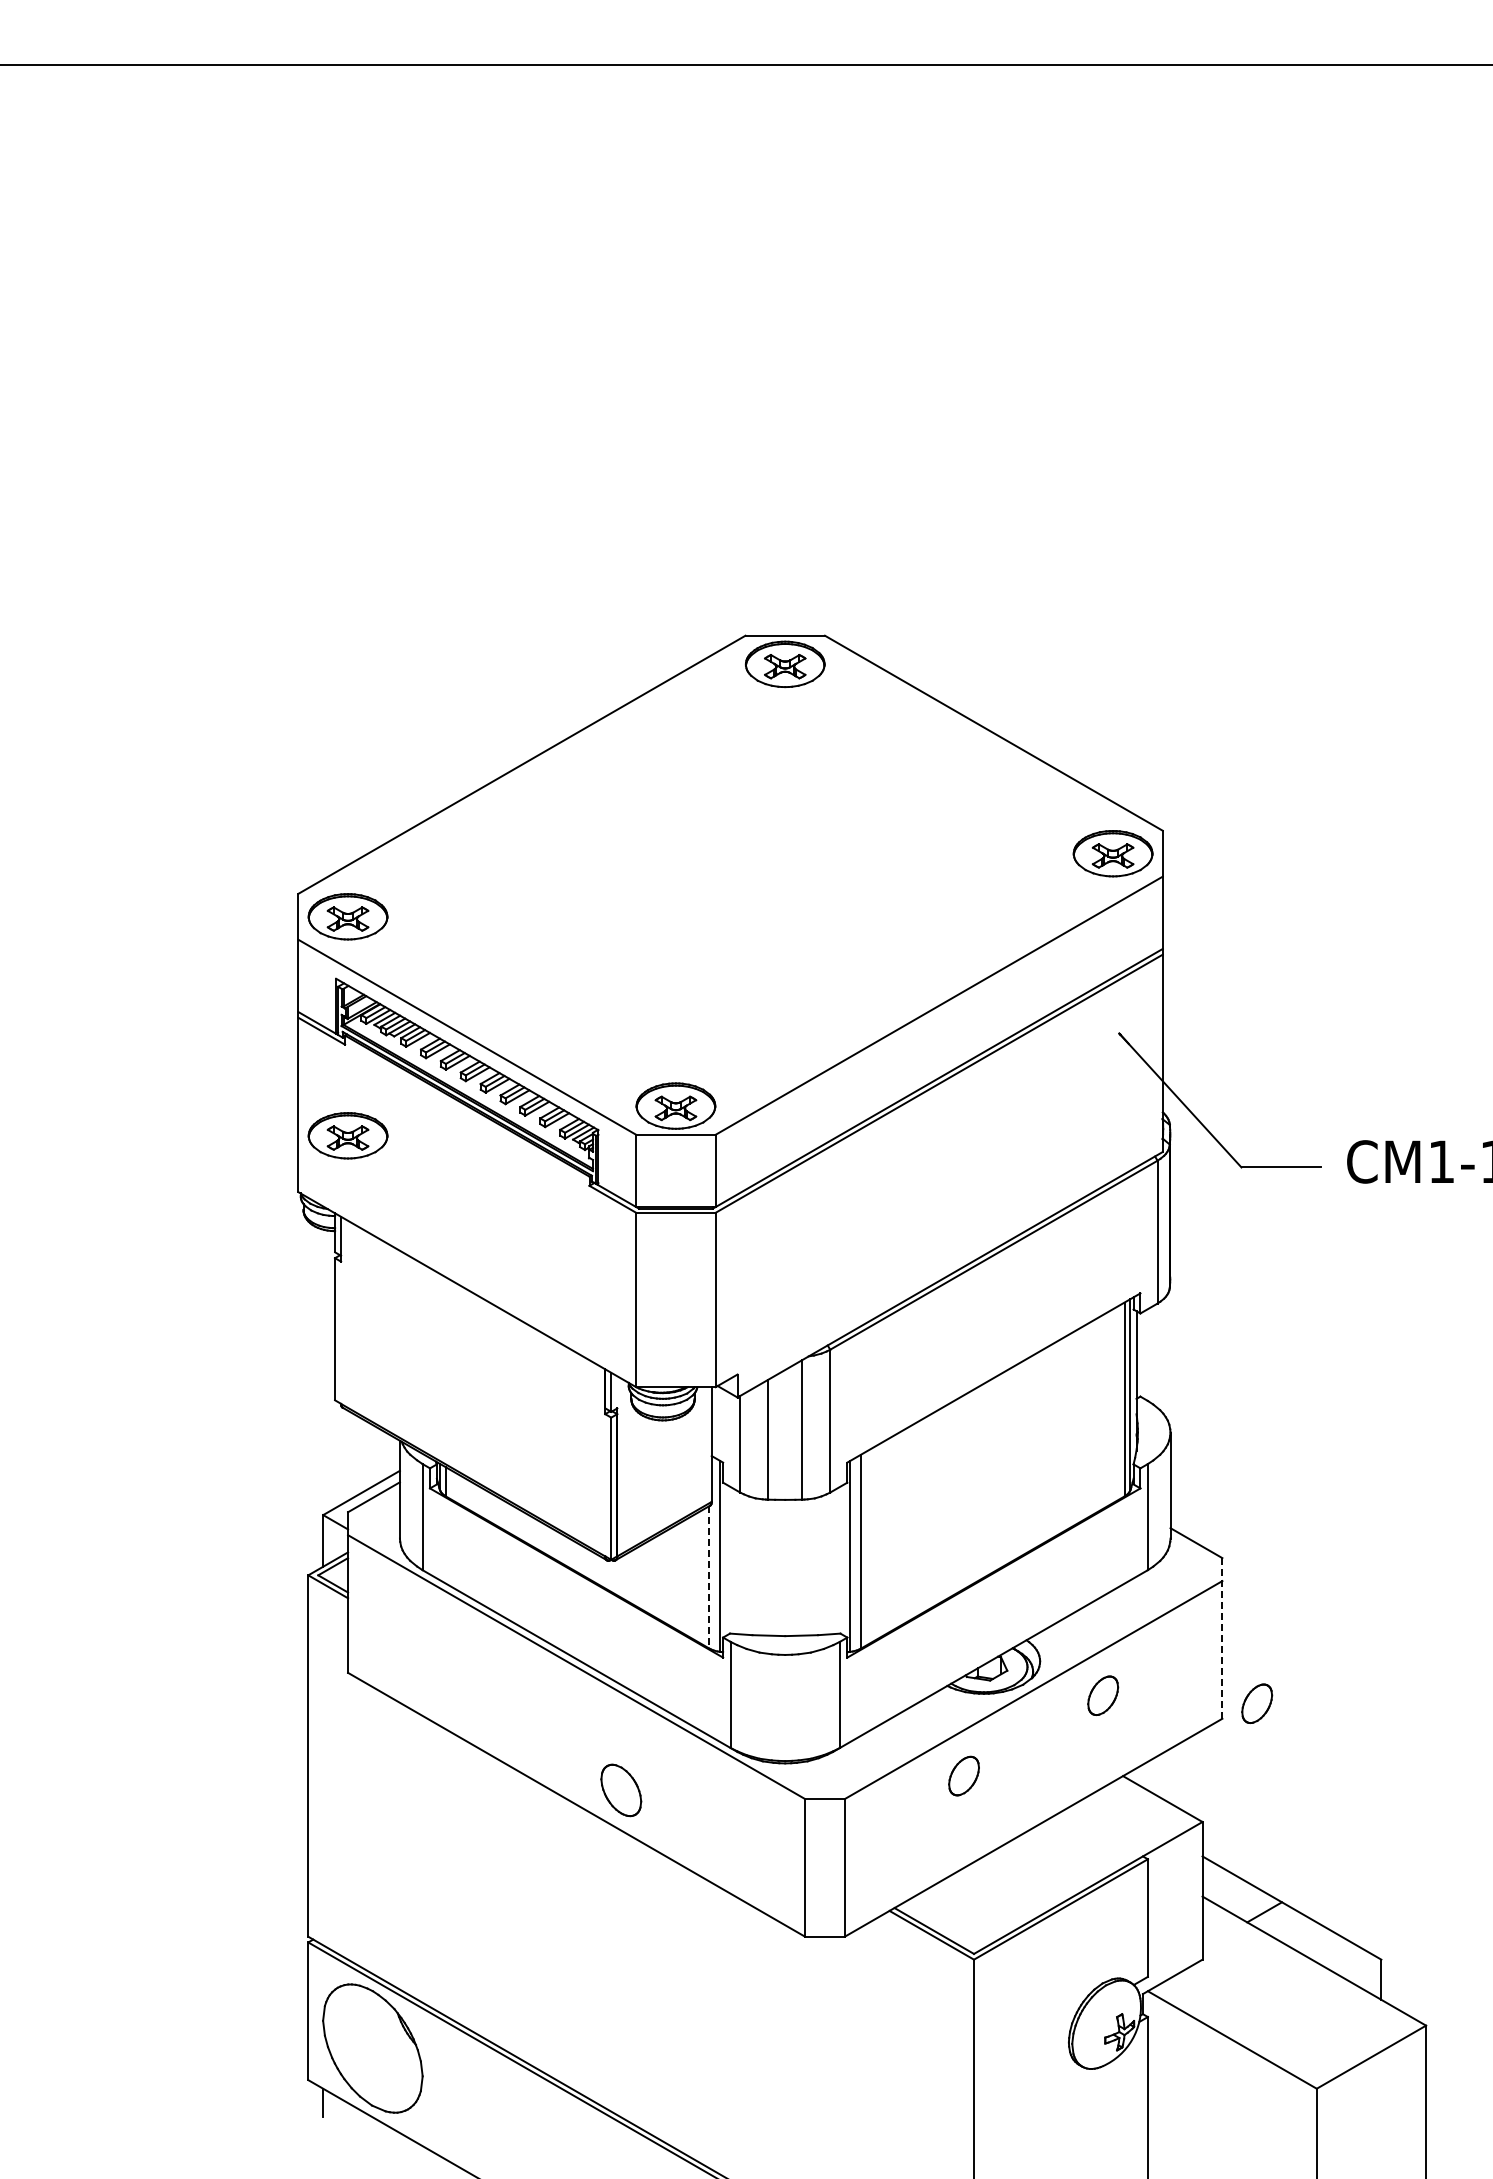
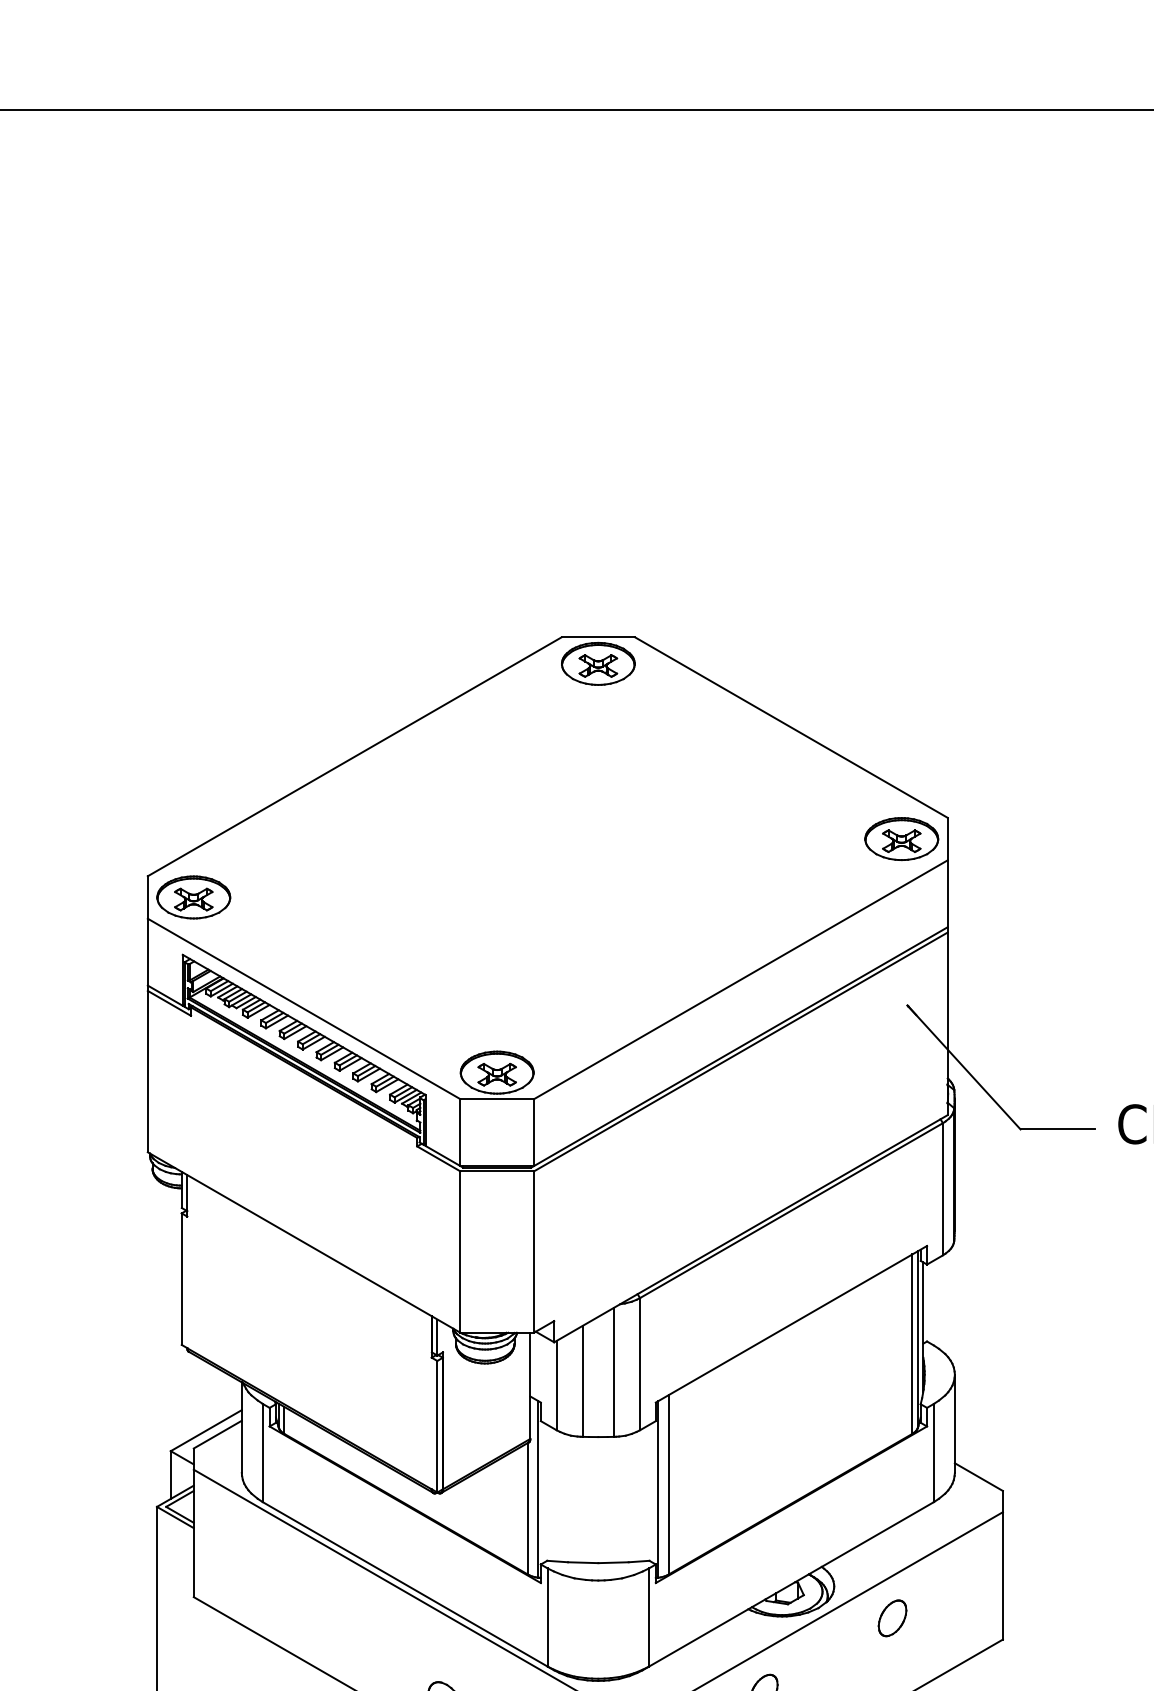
part: (347, 1135) -> (193, 1099), removed
line: (709, 1577) -> (528, 1508), dashed -> solid
line: (1222, 1637) -> (1002, 1564), dashed -> solid
part: (1257, 1703) -> (1035, 1625), removed

